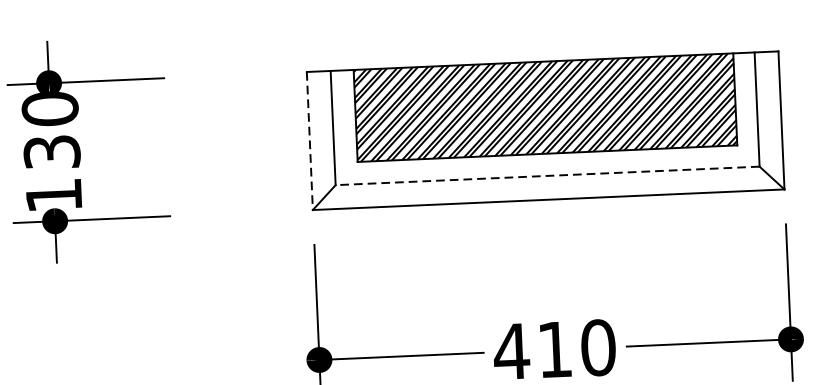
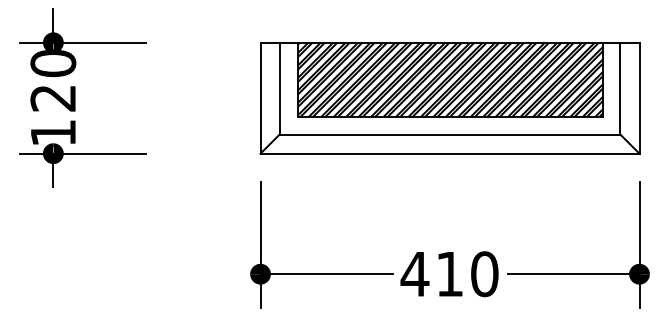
line: (309, 141) -> (260, 98), dashed -> solid
text: (52, 152) -> (53, 98), 130 -> 120
line: (546, 175) -> (449, 134), dashed -> solid

